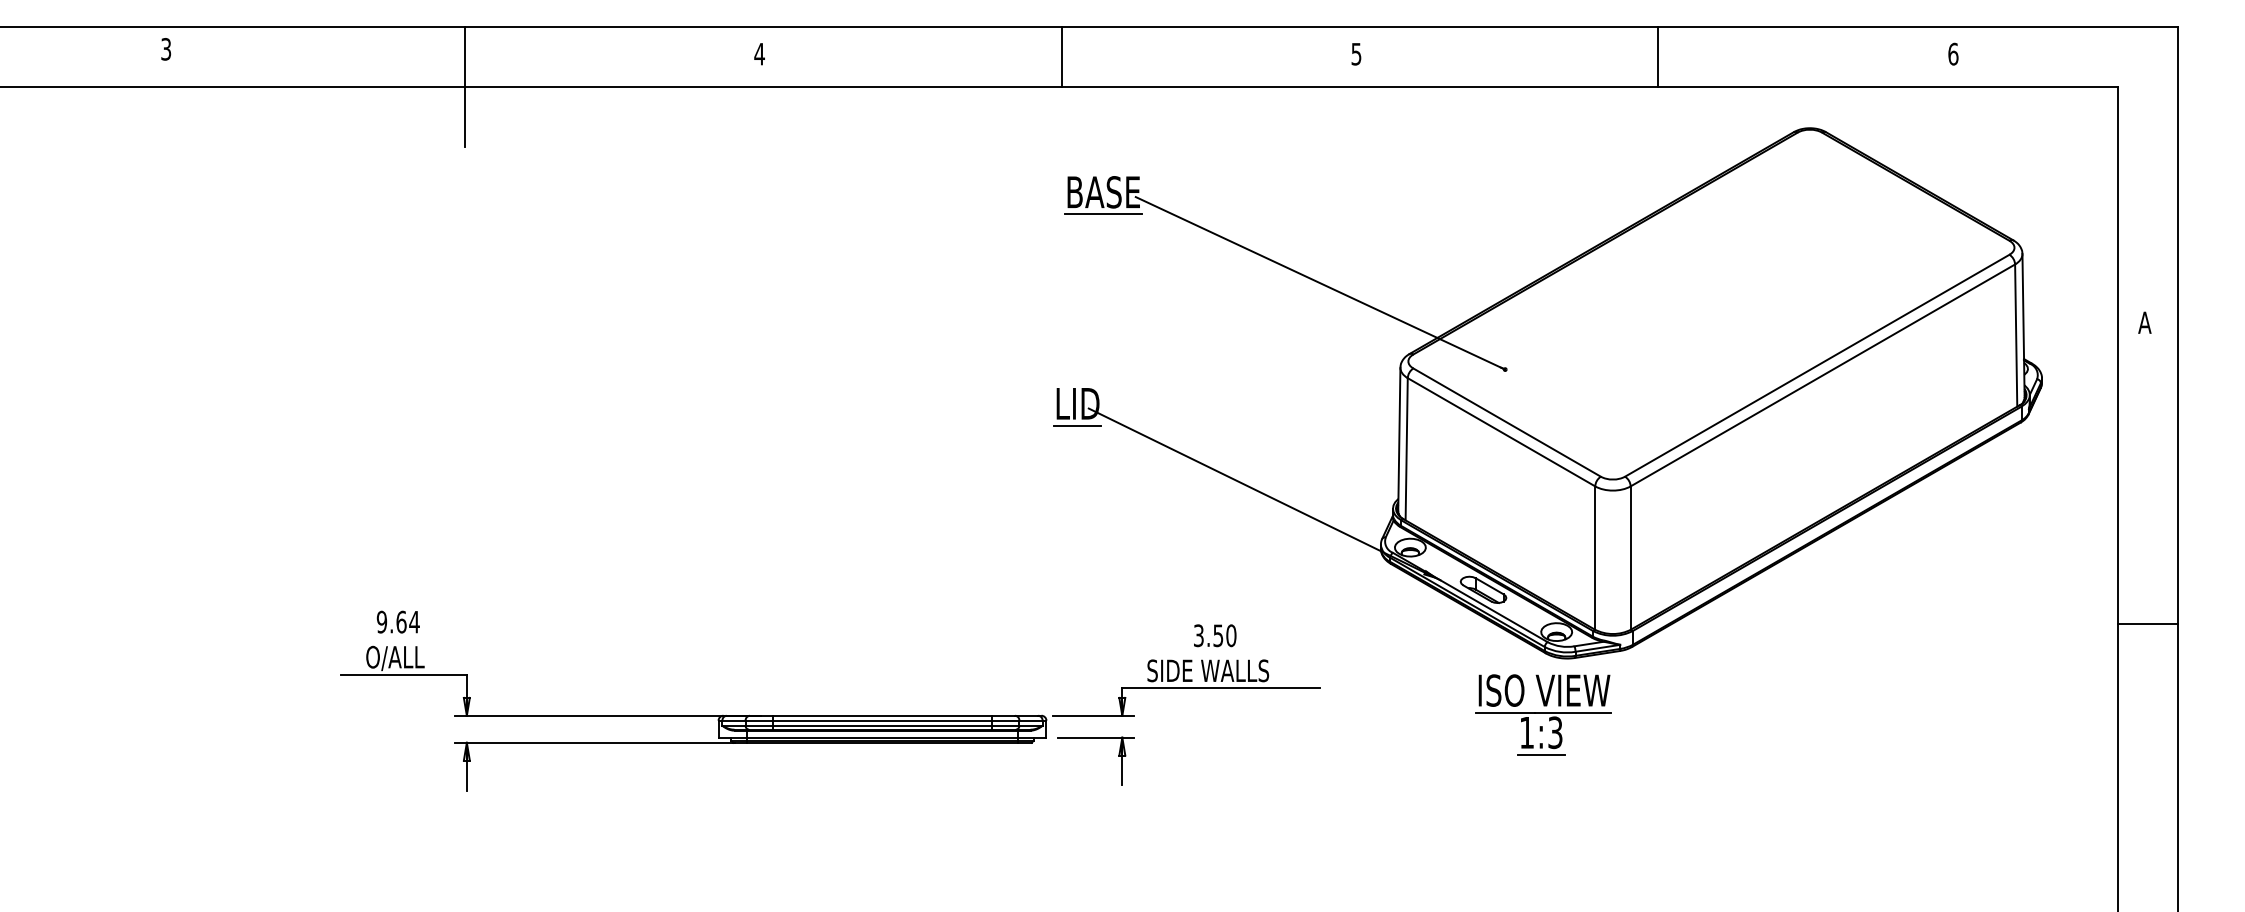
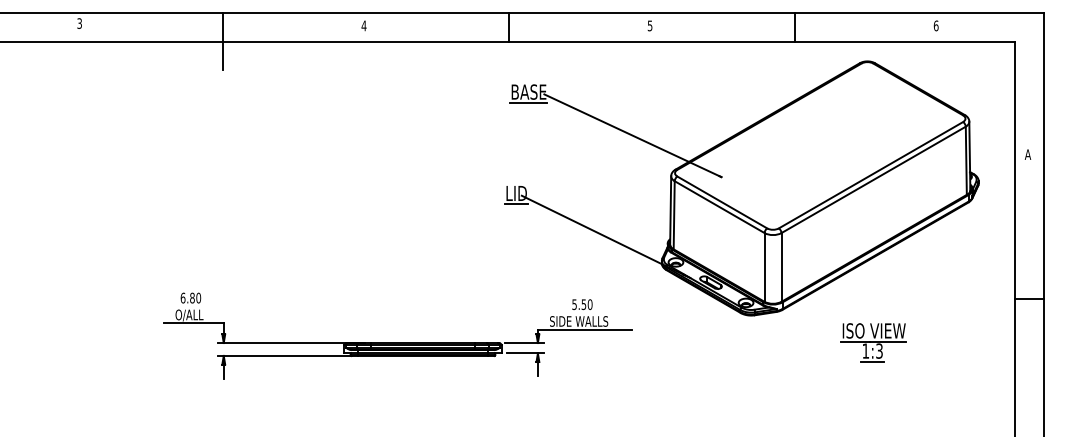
text: (397, 620) -> (190, 297), 9.64 -> 6.80
text: (1198, 633) -> (574, 303), 3.50 -> 5.50
part: (1542, 714) -> (873, 342), moved

